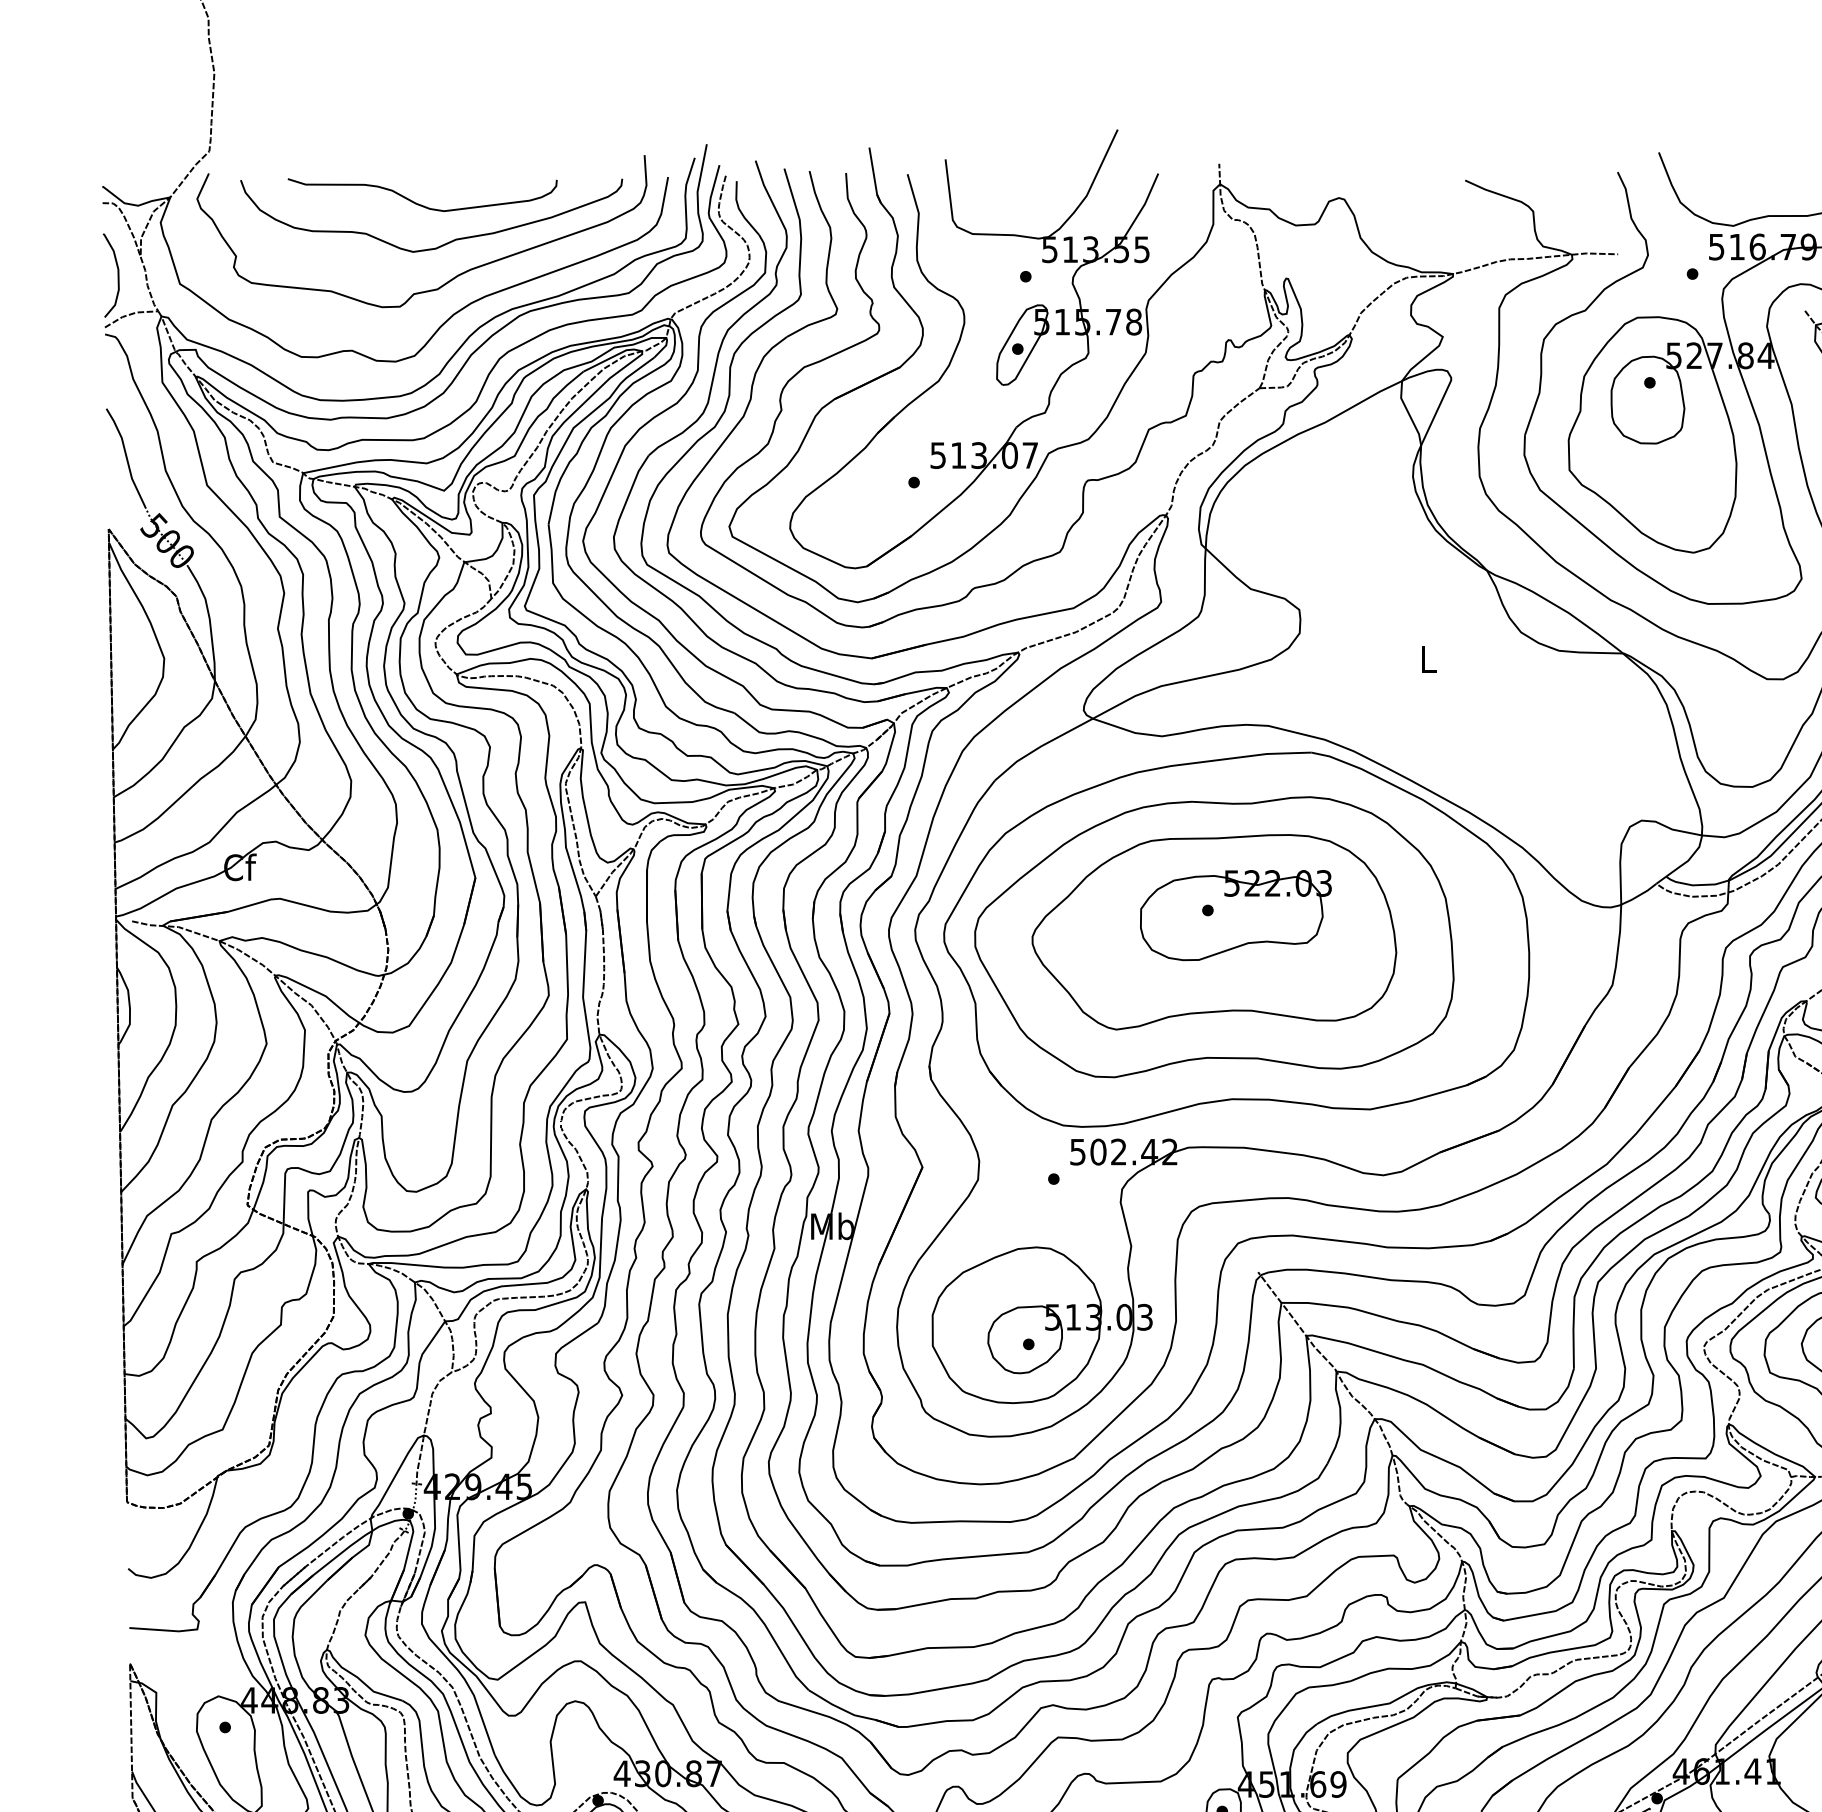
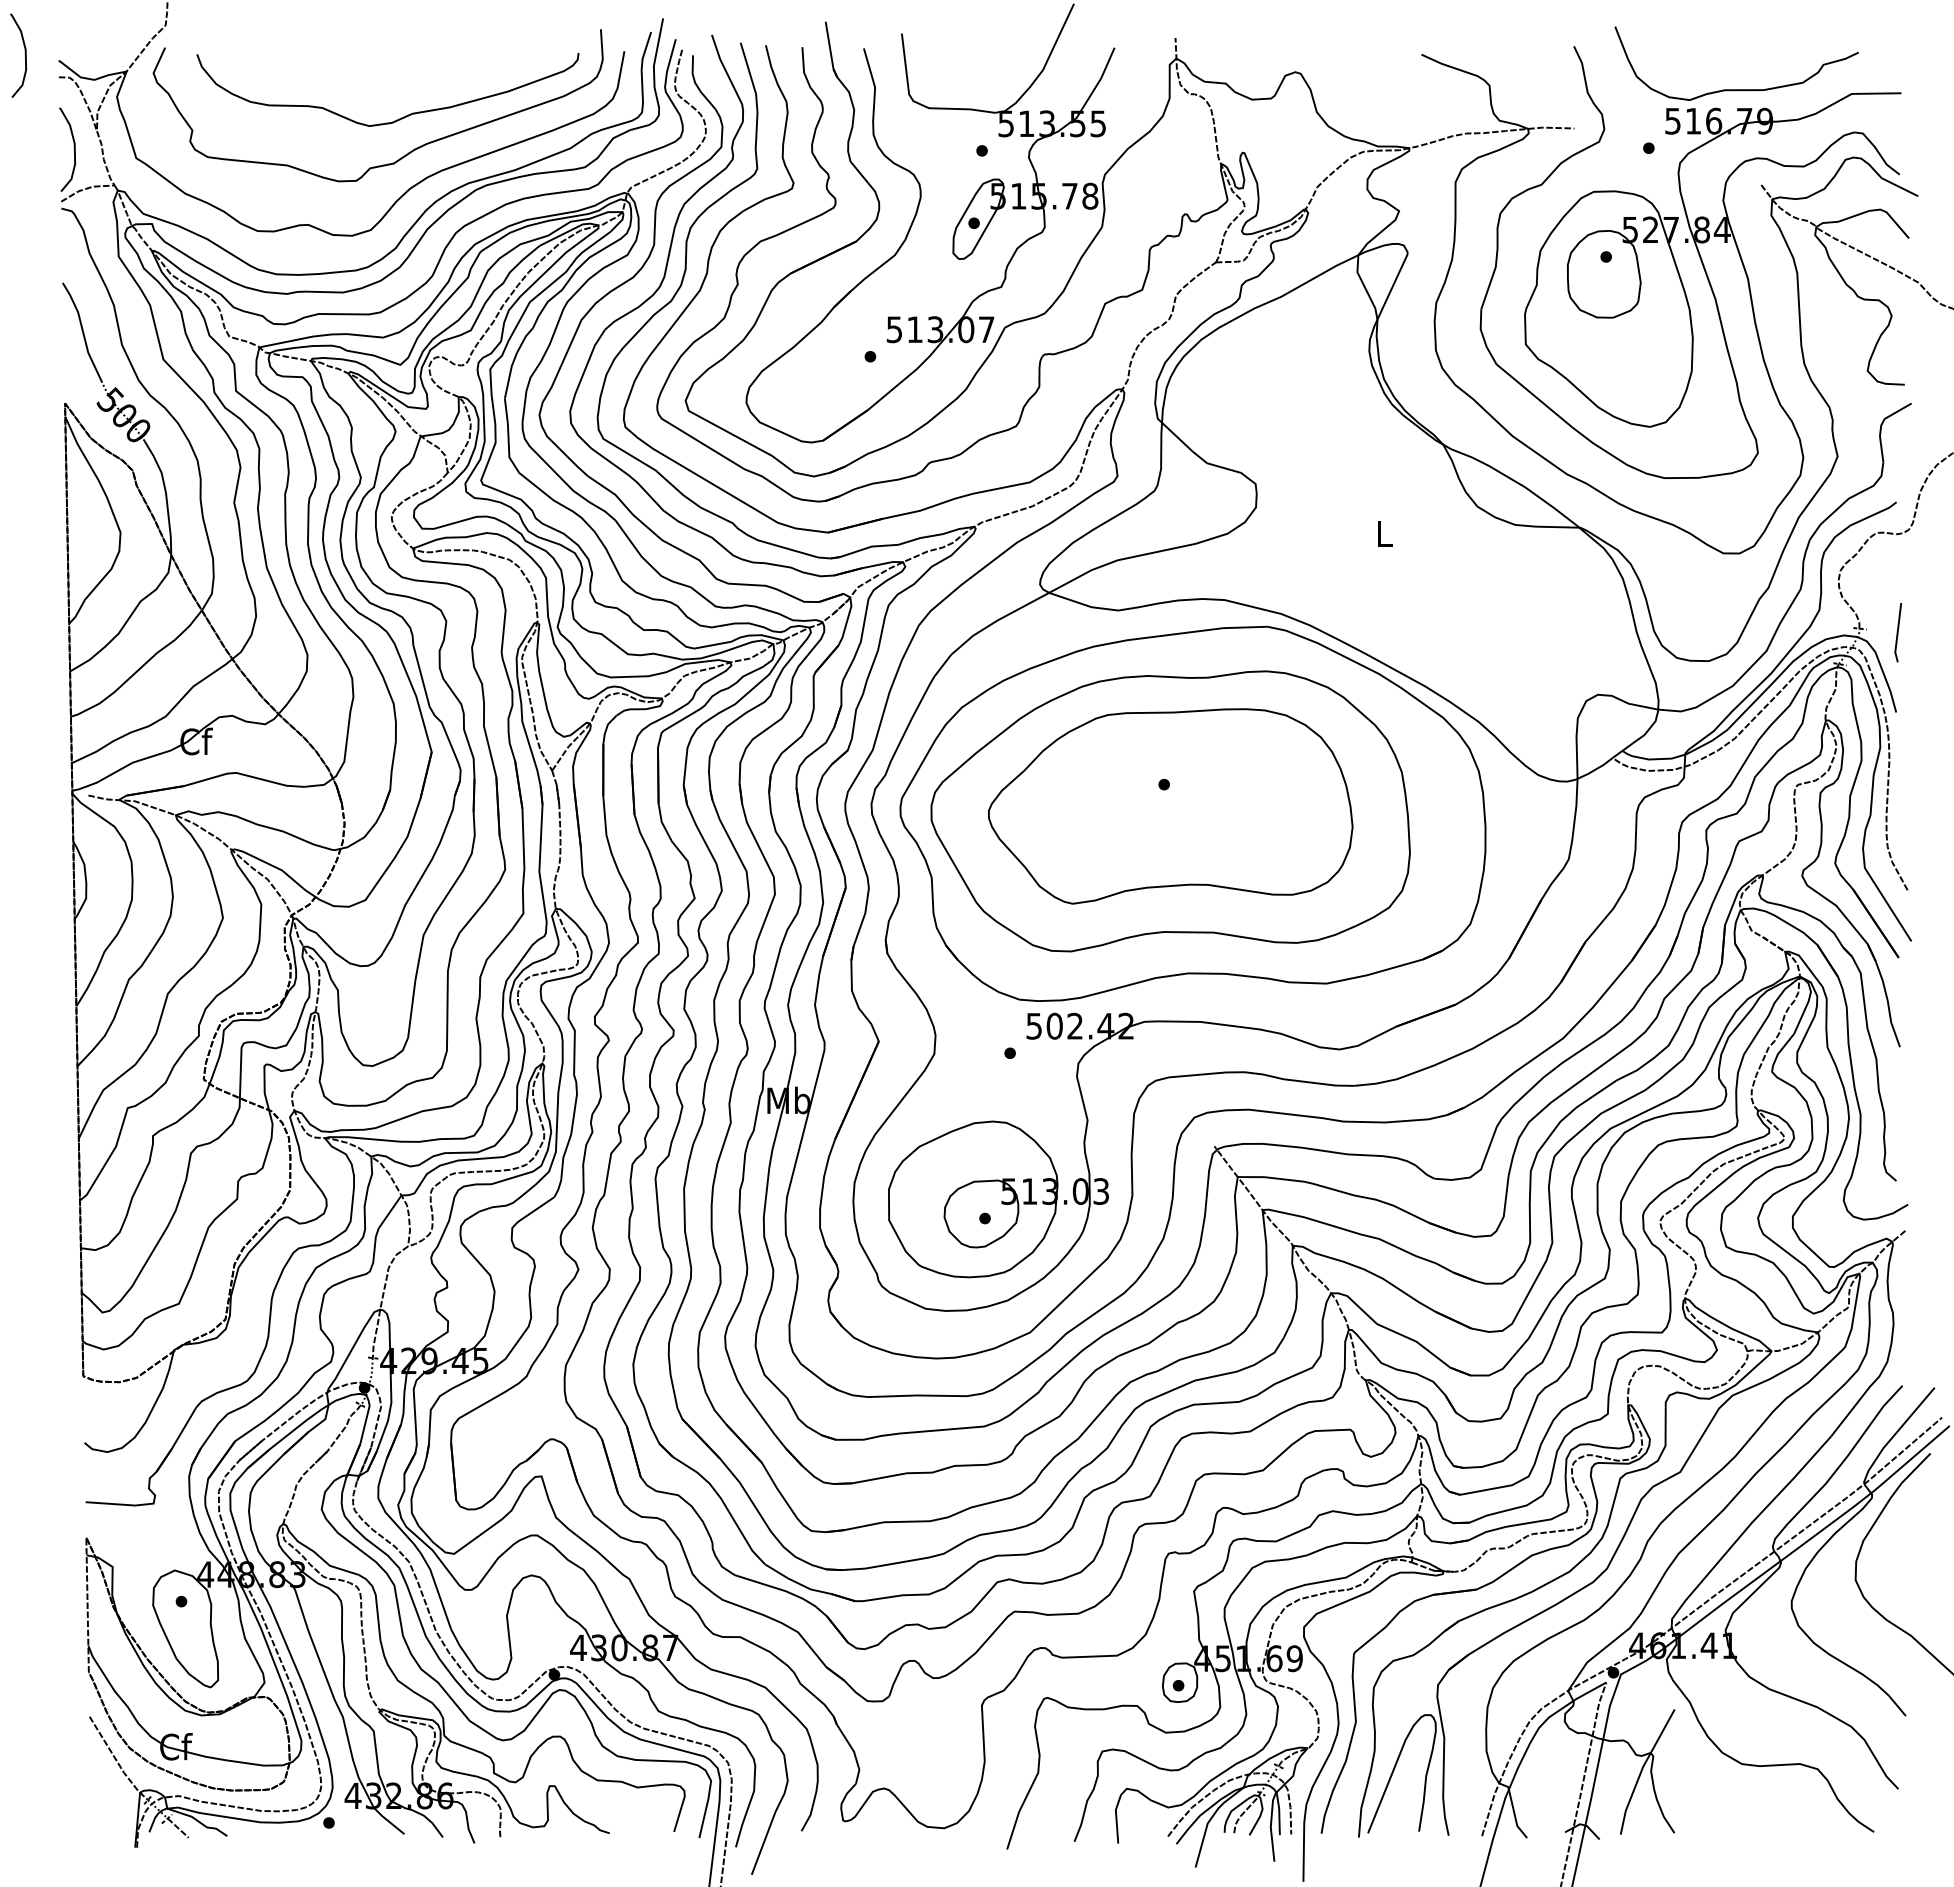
curve: (68, 180) -> (24, 54), added
curve: (418, 203) -> (374, 77), removed
part: (1236, 915) -> (1192, 789), removed

